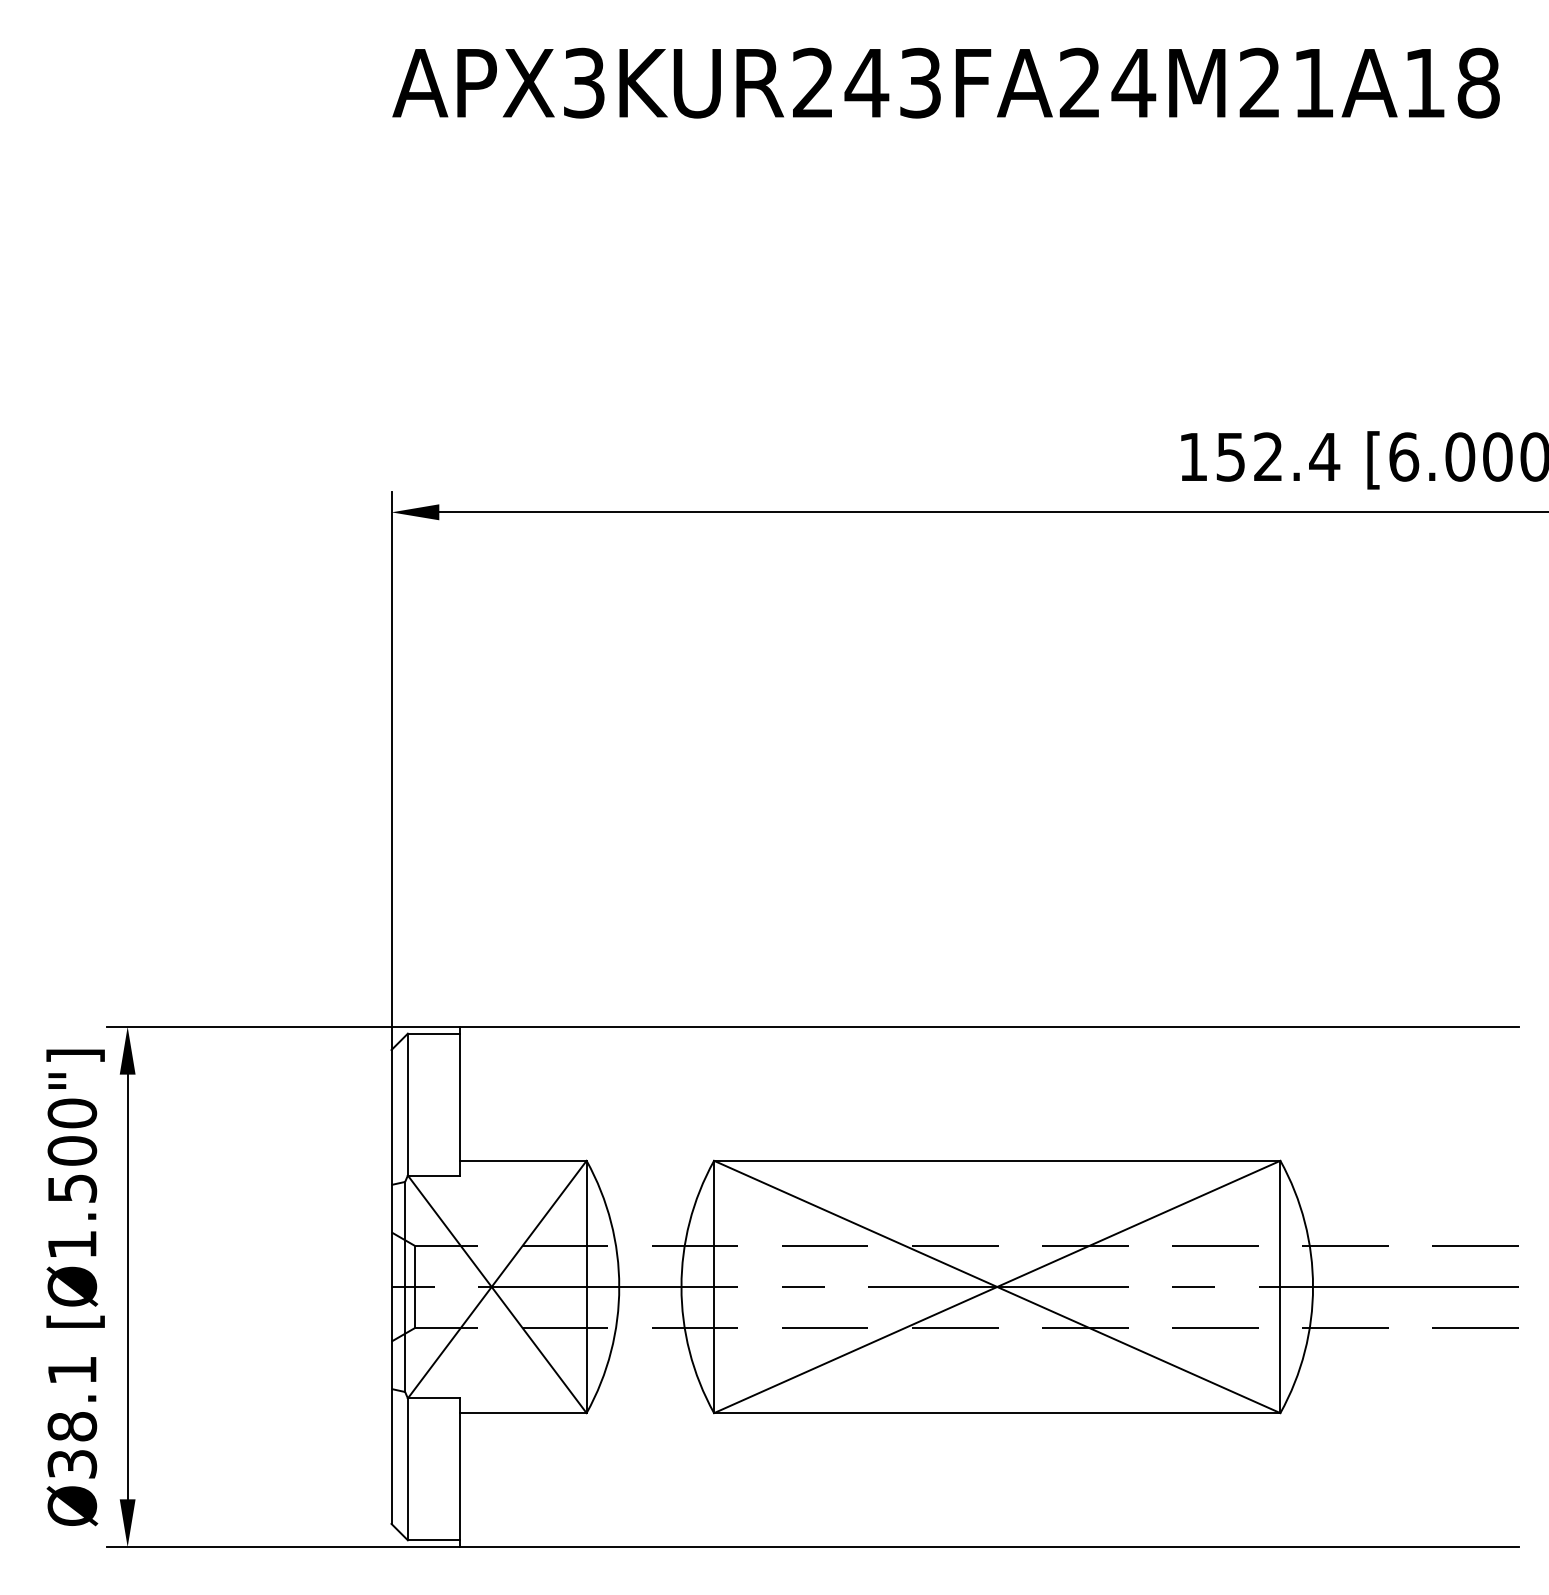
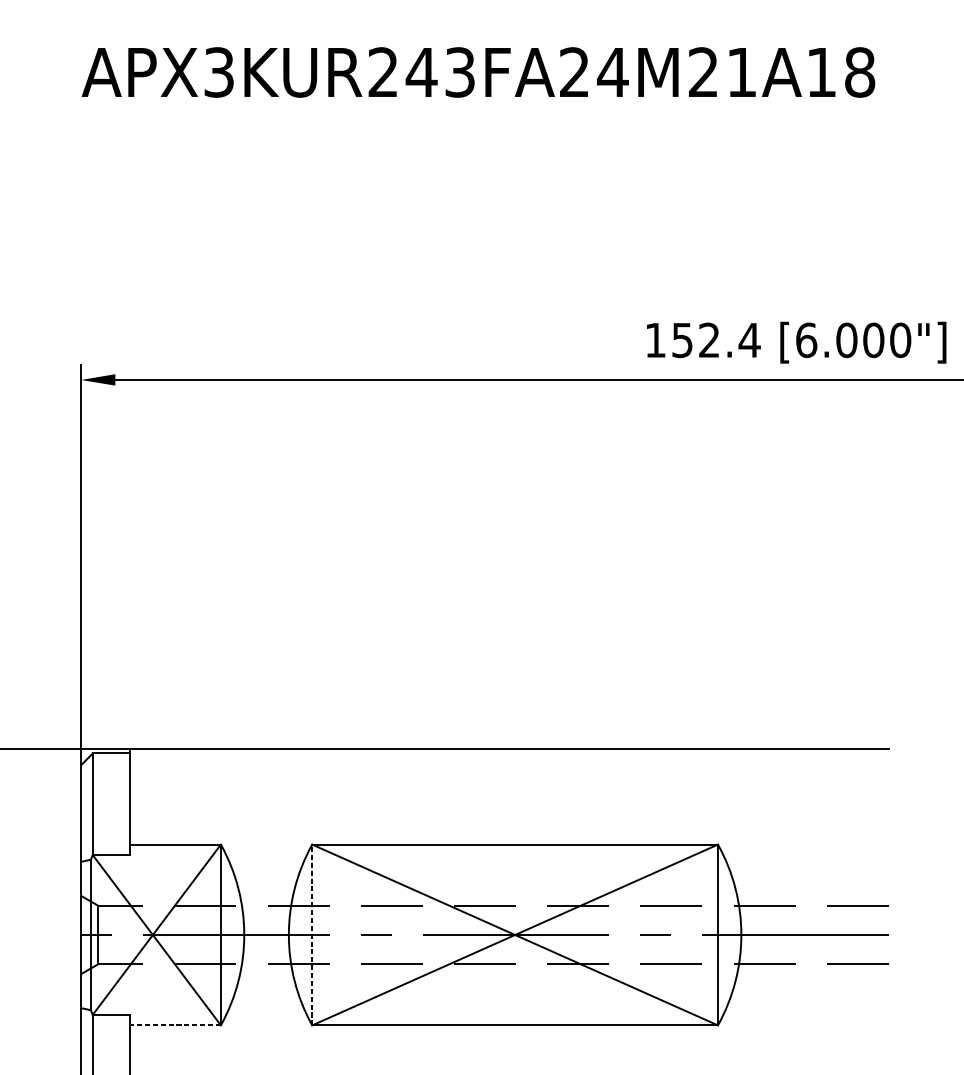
line: (714, 1286) -> (312, 934), solid -> dashed
line: (522, 1413) -> (174, 1025), solid -> dashed

